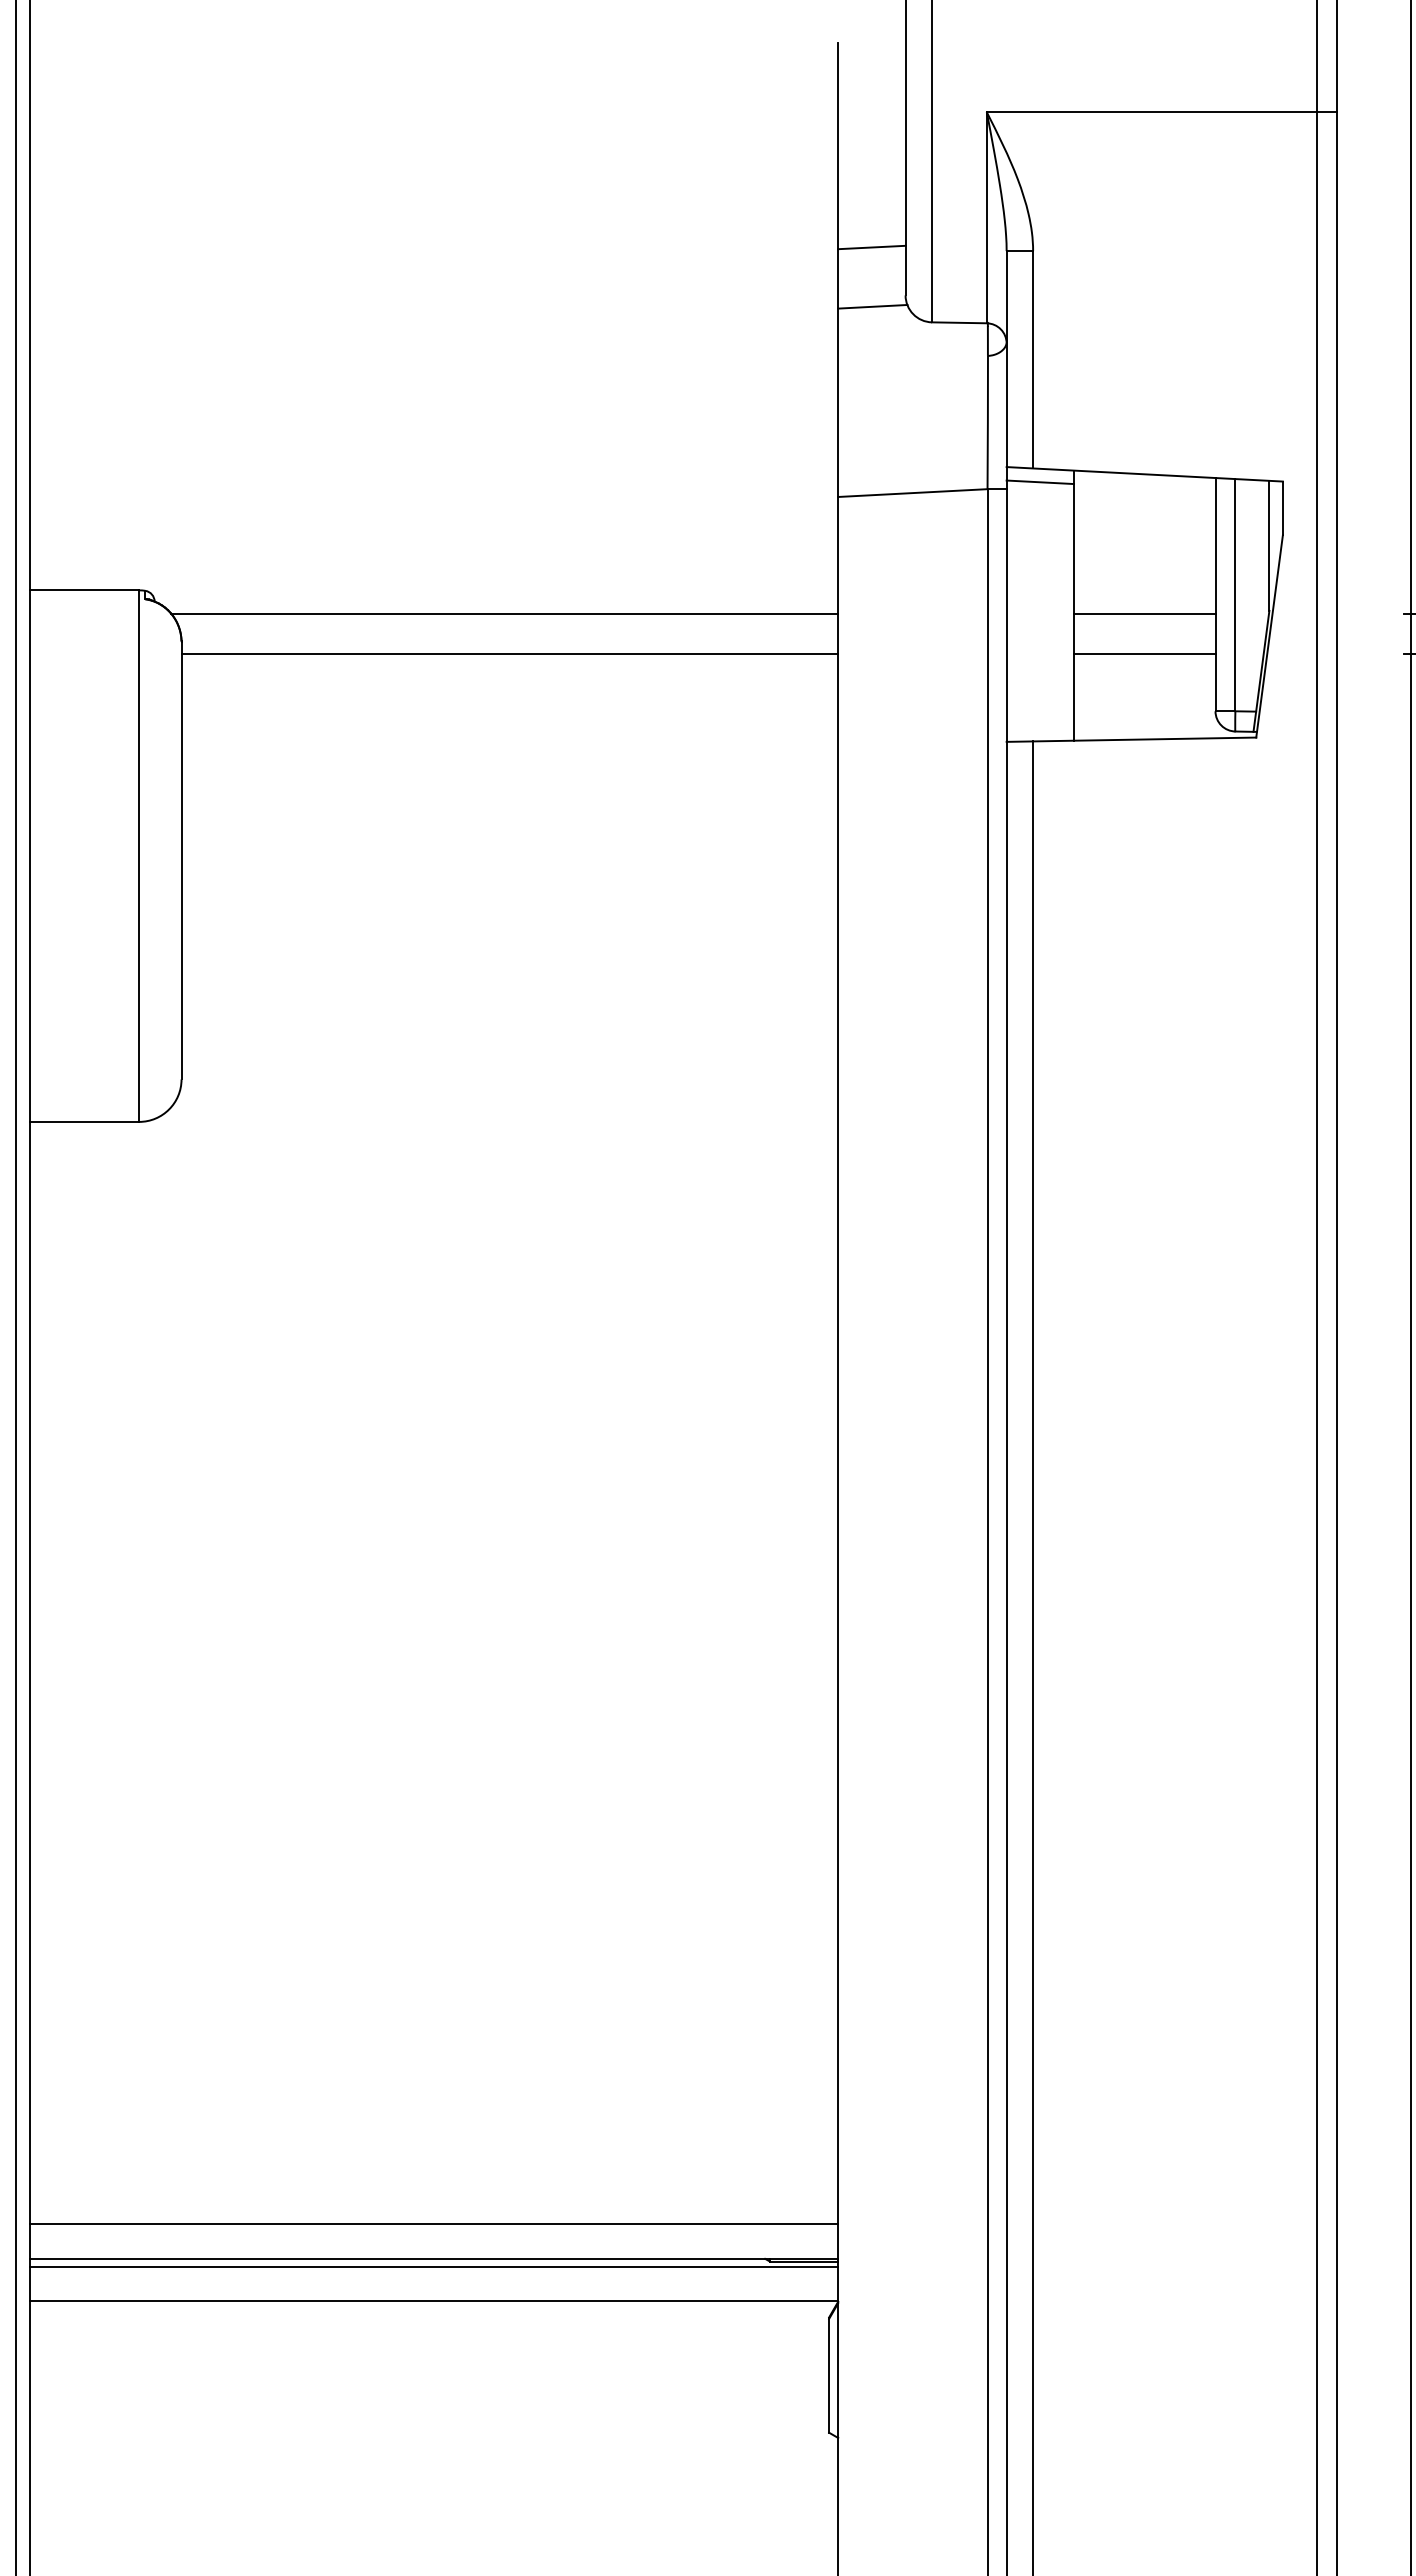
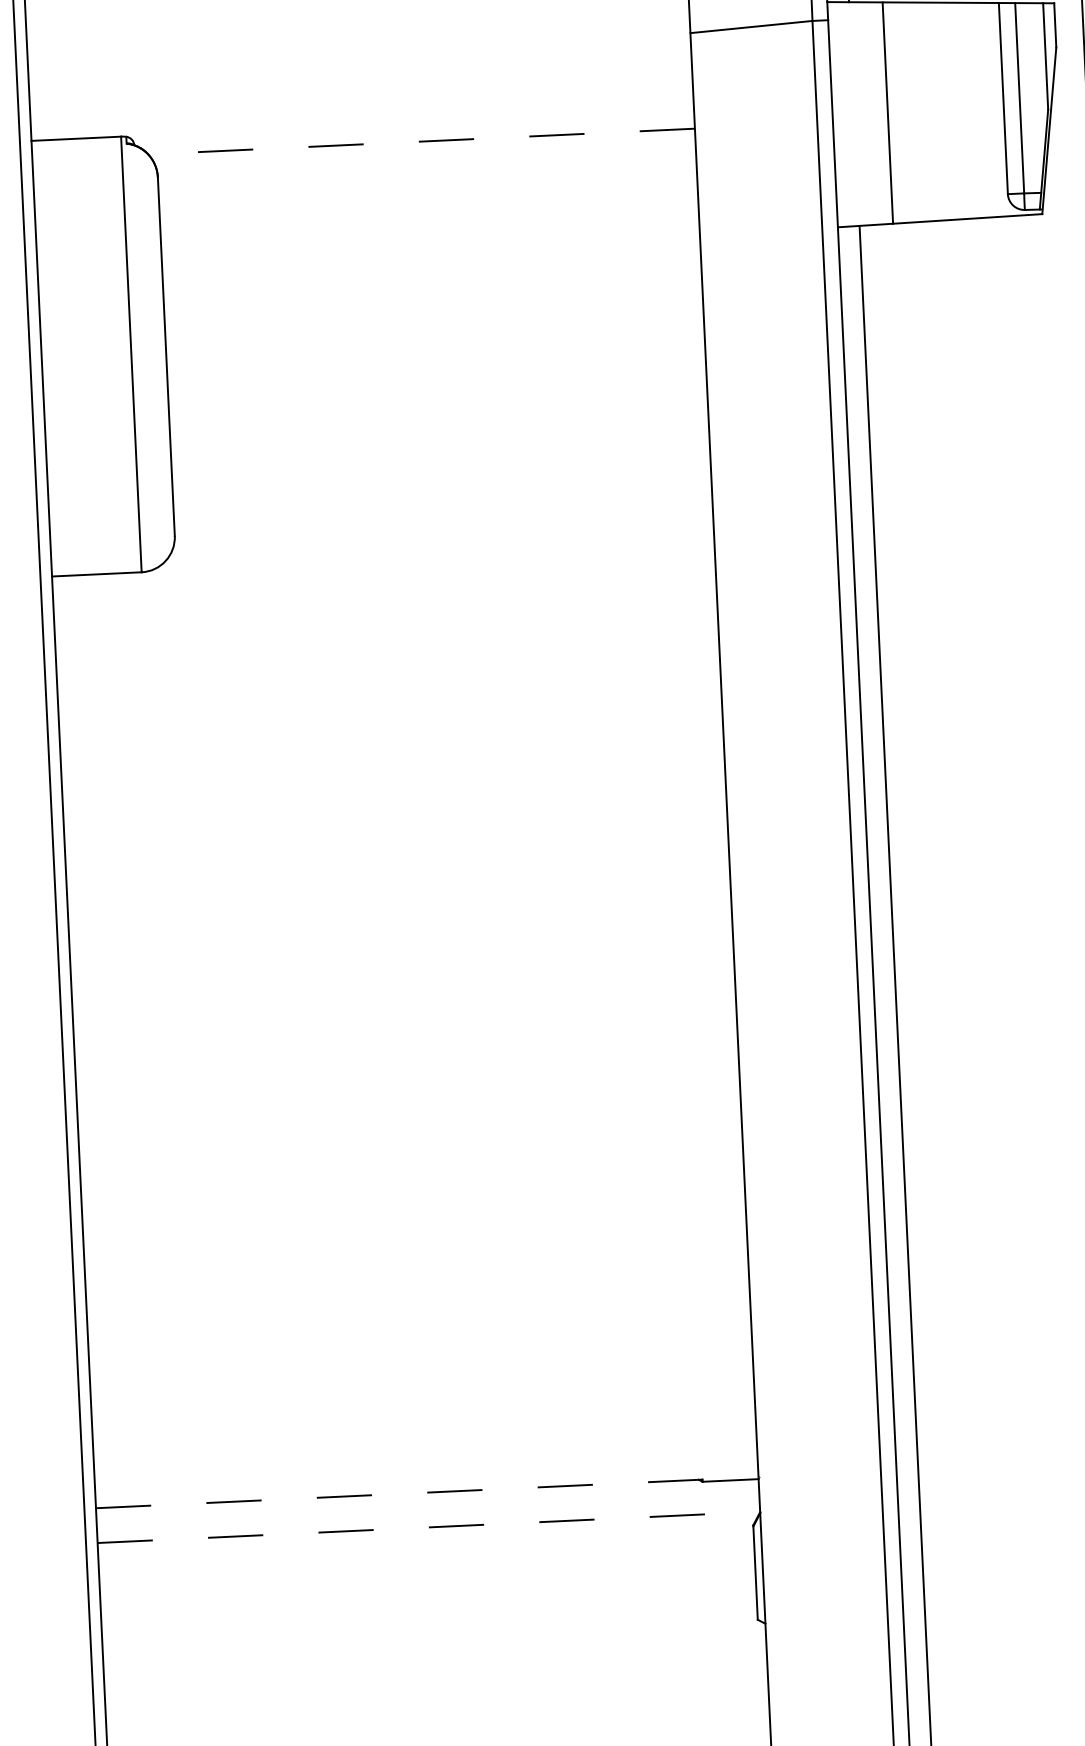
line: (1040, 482) -> (855, 13), removed
line: (504, 613) -> (421, 141), solid -> dashed
line: (1144, 613) -> (945, 116), removed
line: (509, 654) -> (427, 174), removed
line: (1144, 654) -> (947, 150), removed
line: (433, 2224) -> (425, 1464), removed
line: (434, 2258) -> (427, 1492), solid -> dashed
line: (433, 2266) -> (427, 1498), removed
line: (434, 2301) -> (429, 1527), solid -> dashed

